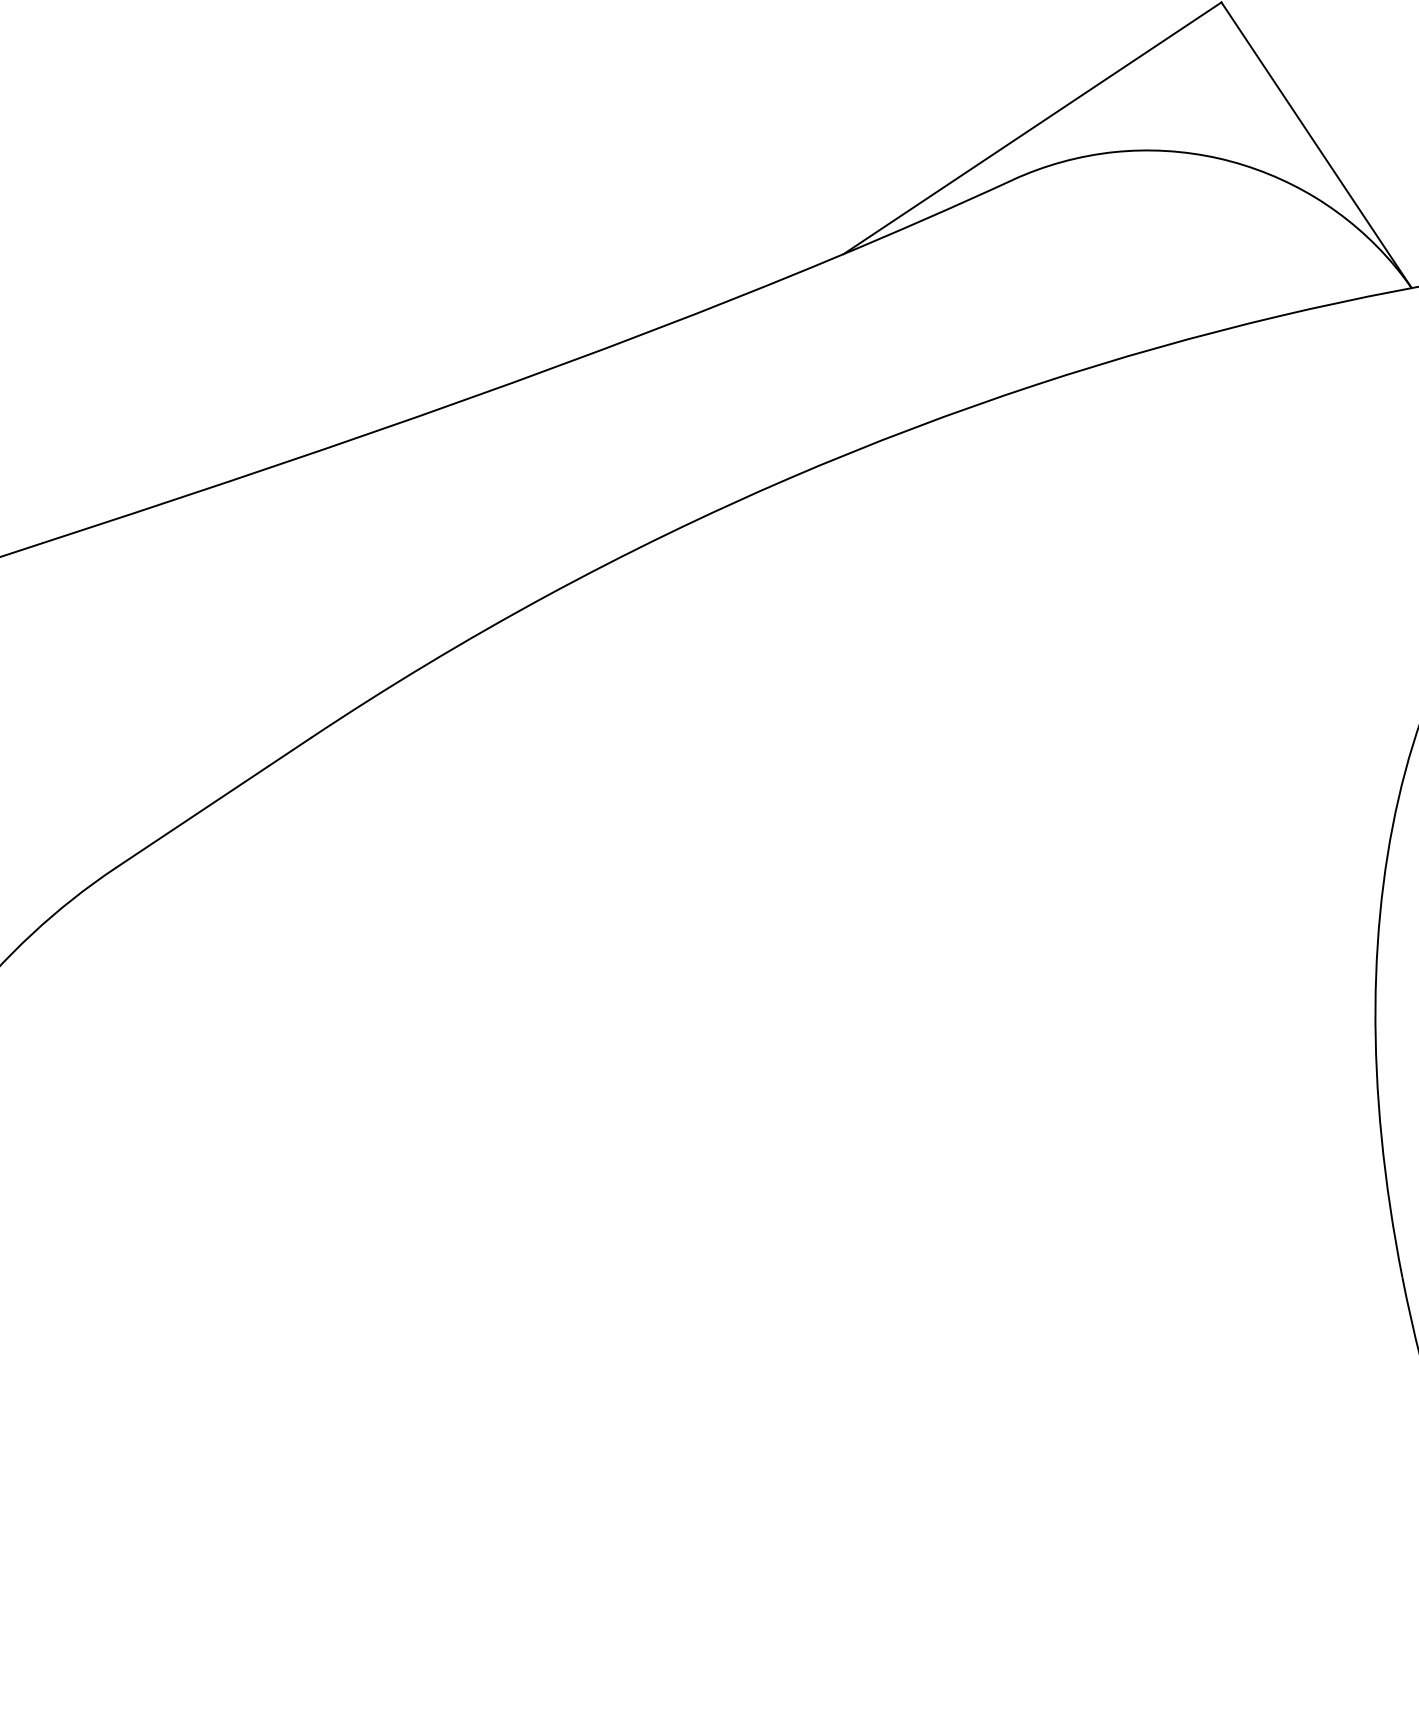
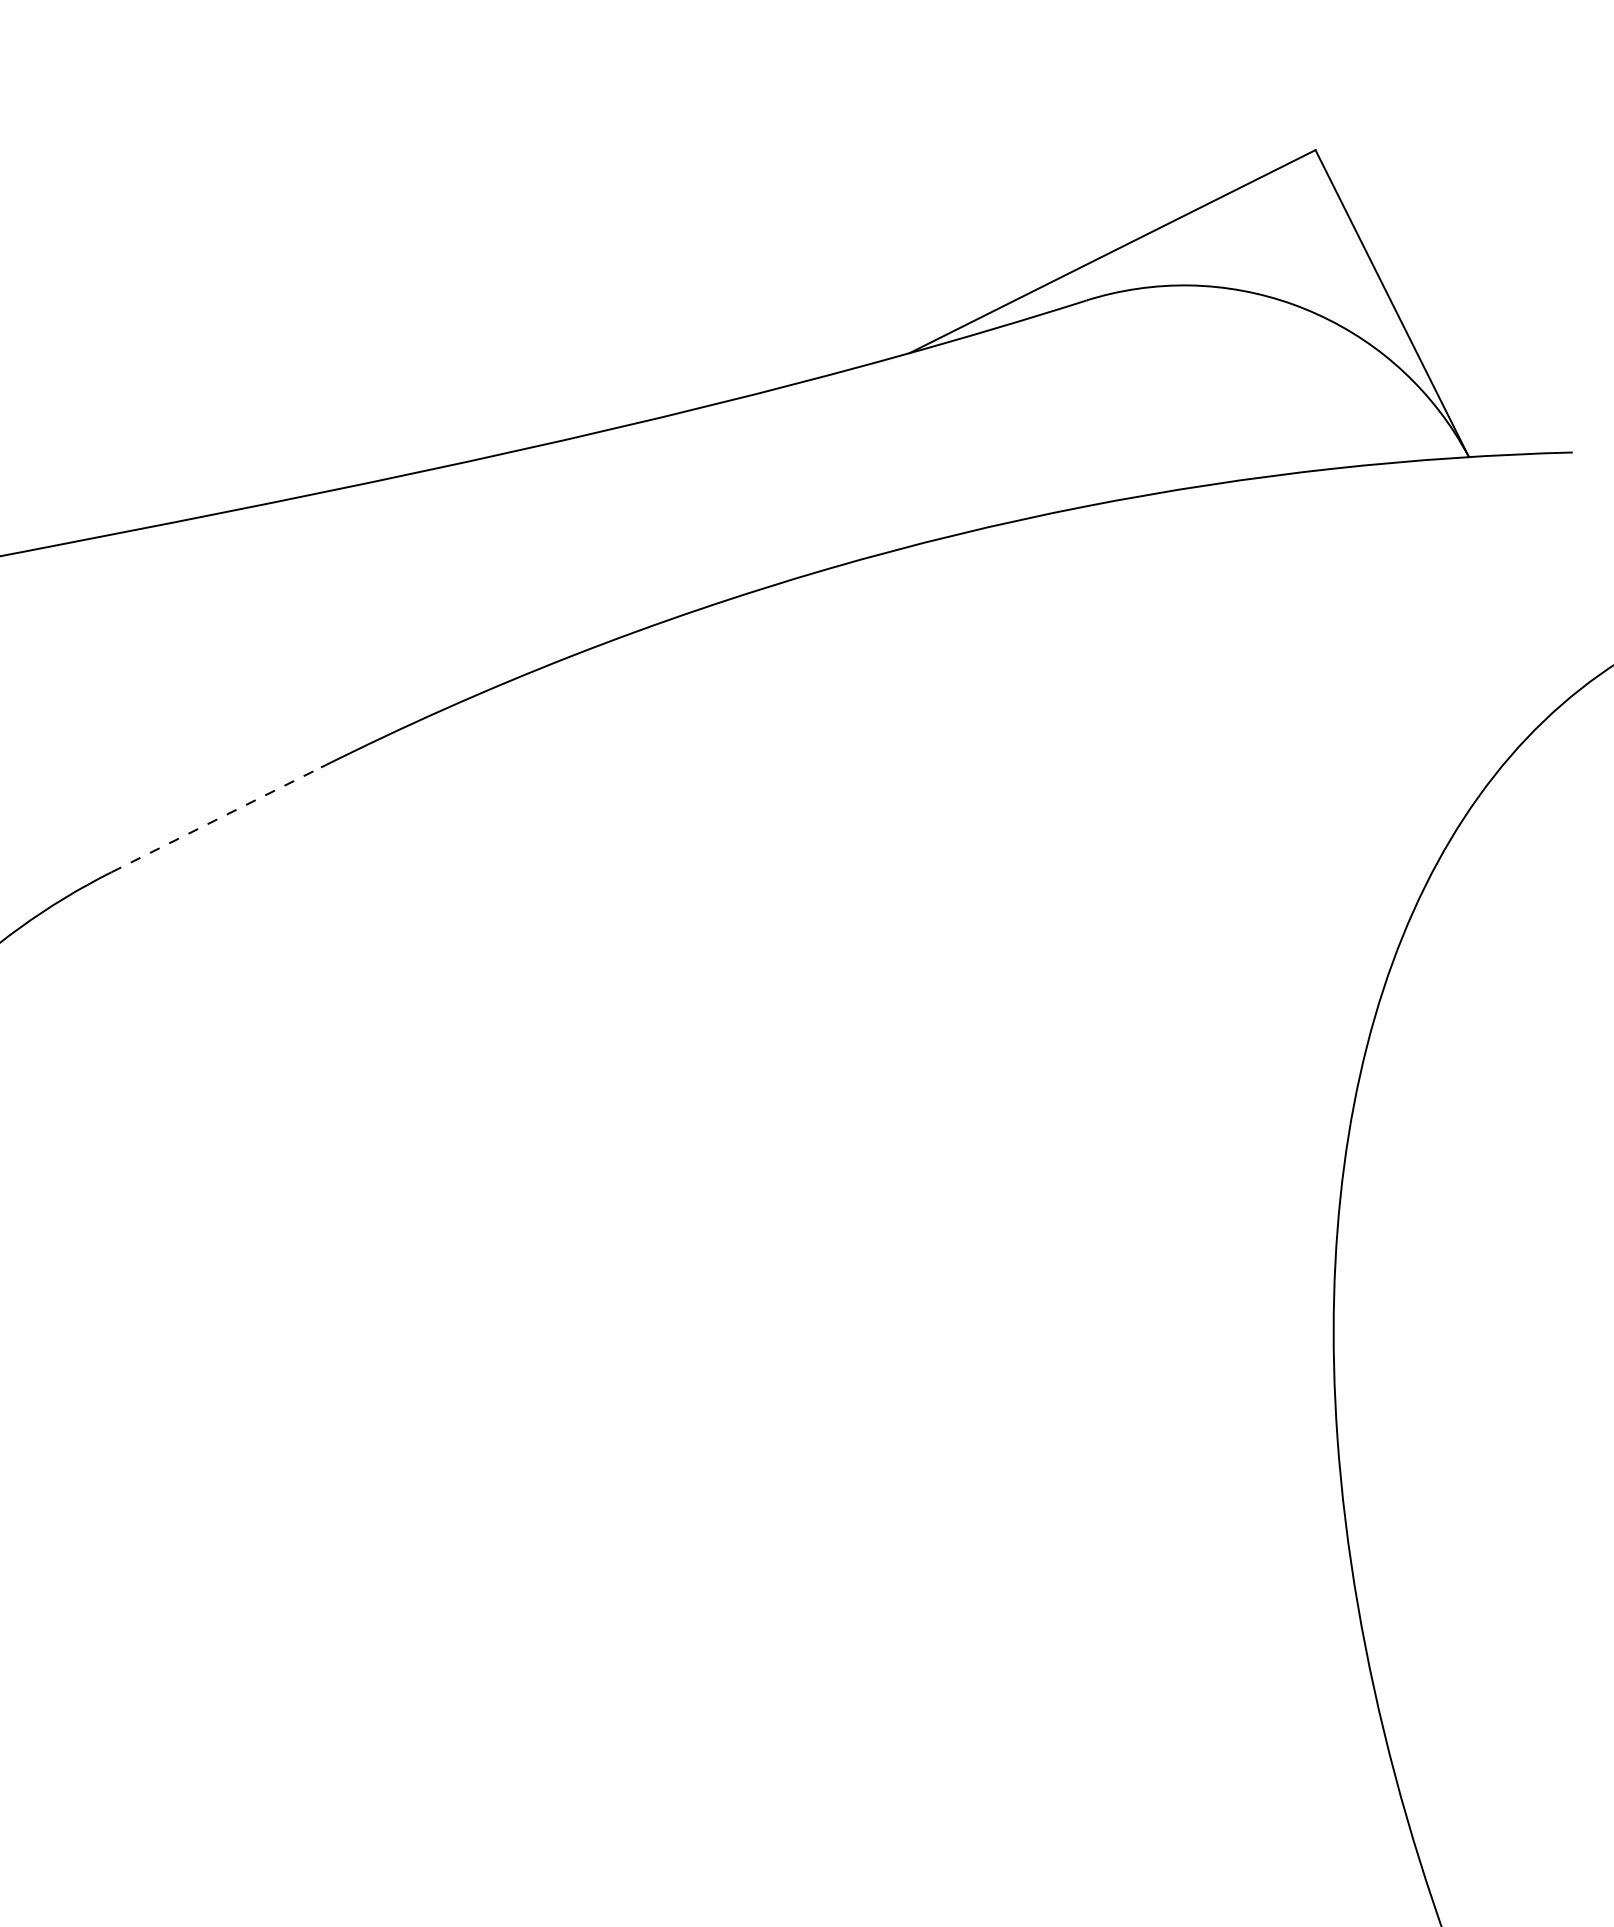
line: (213, 802) -> (216, 819), solid -> dashed

